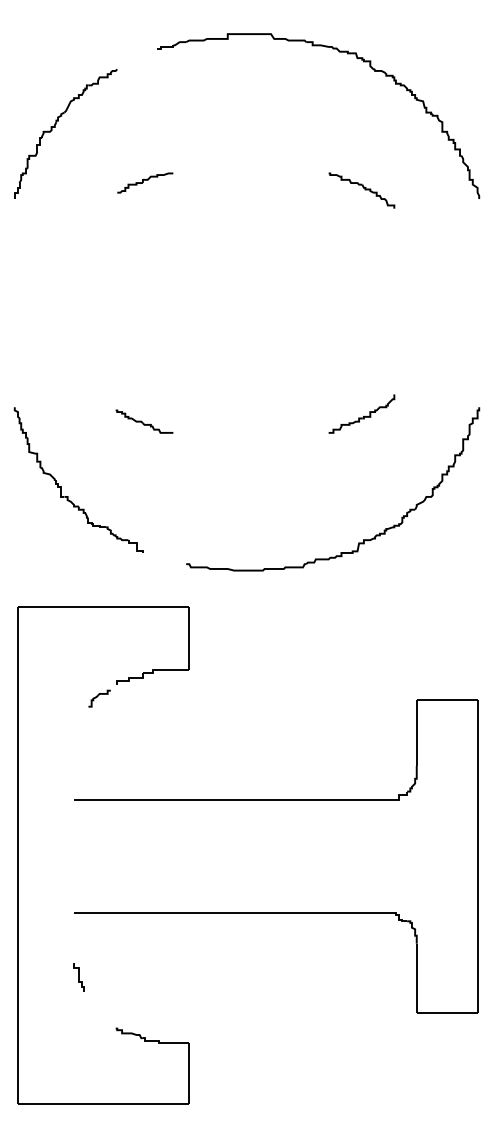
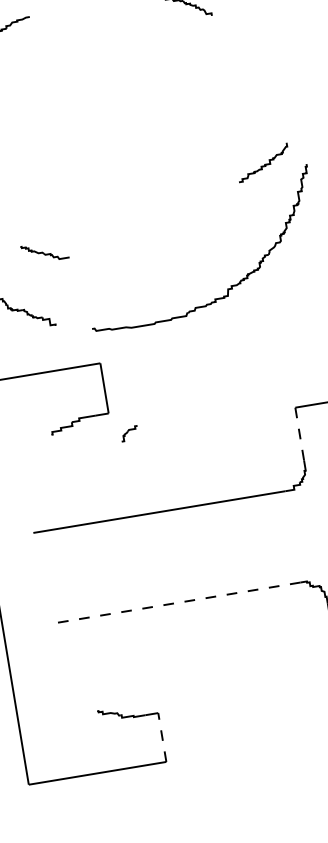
part: (361, 413) -> (262, 162), moved
part: (144, 421) -> (44, 252), moved
part: (99, 698) -> (129, 433), moved
line: (416, 733) -> (299, 434), solid -> dashed
line: (230, 913) -> (174, 603), solid -> dashed
part: (78, 977) -> (60, 675), removed
line: (189, 1072) -> (162, 736), solid -> dashed

